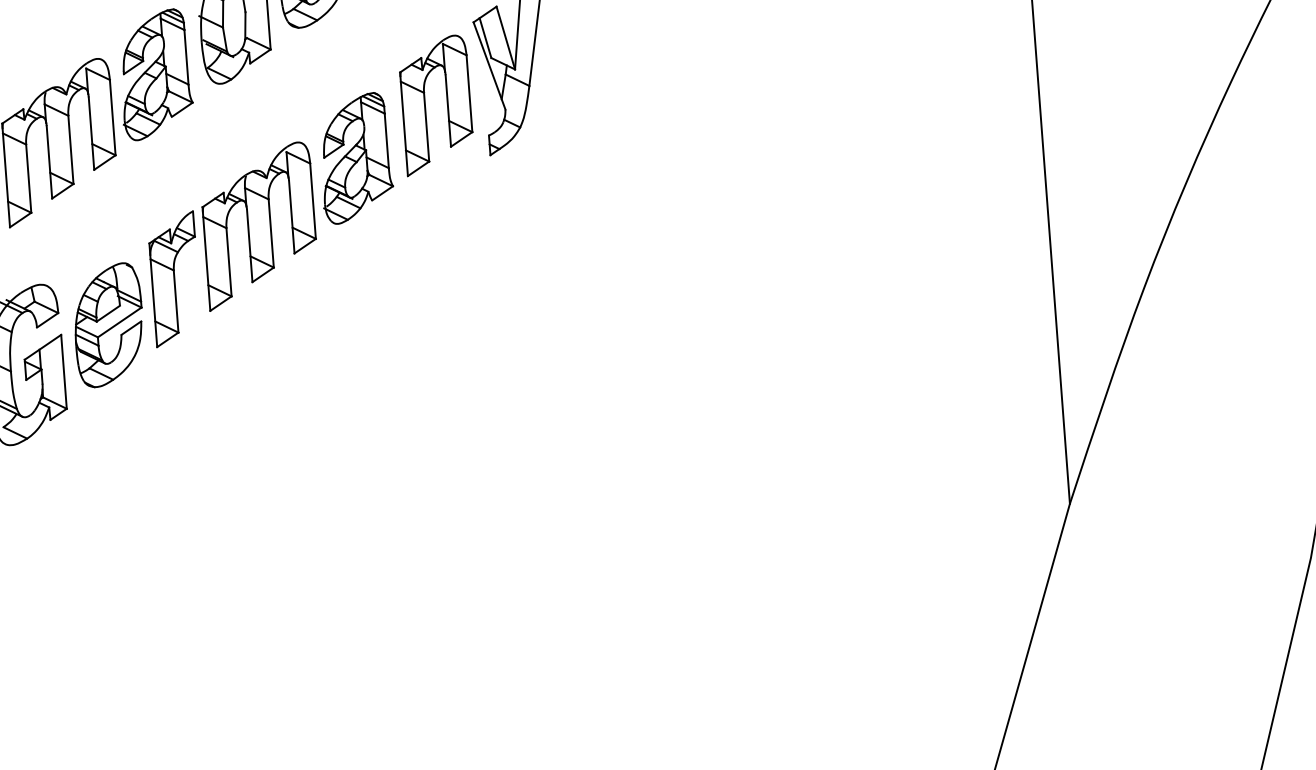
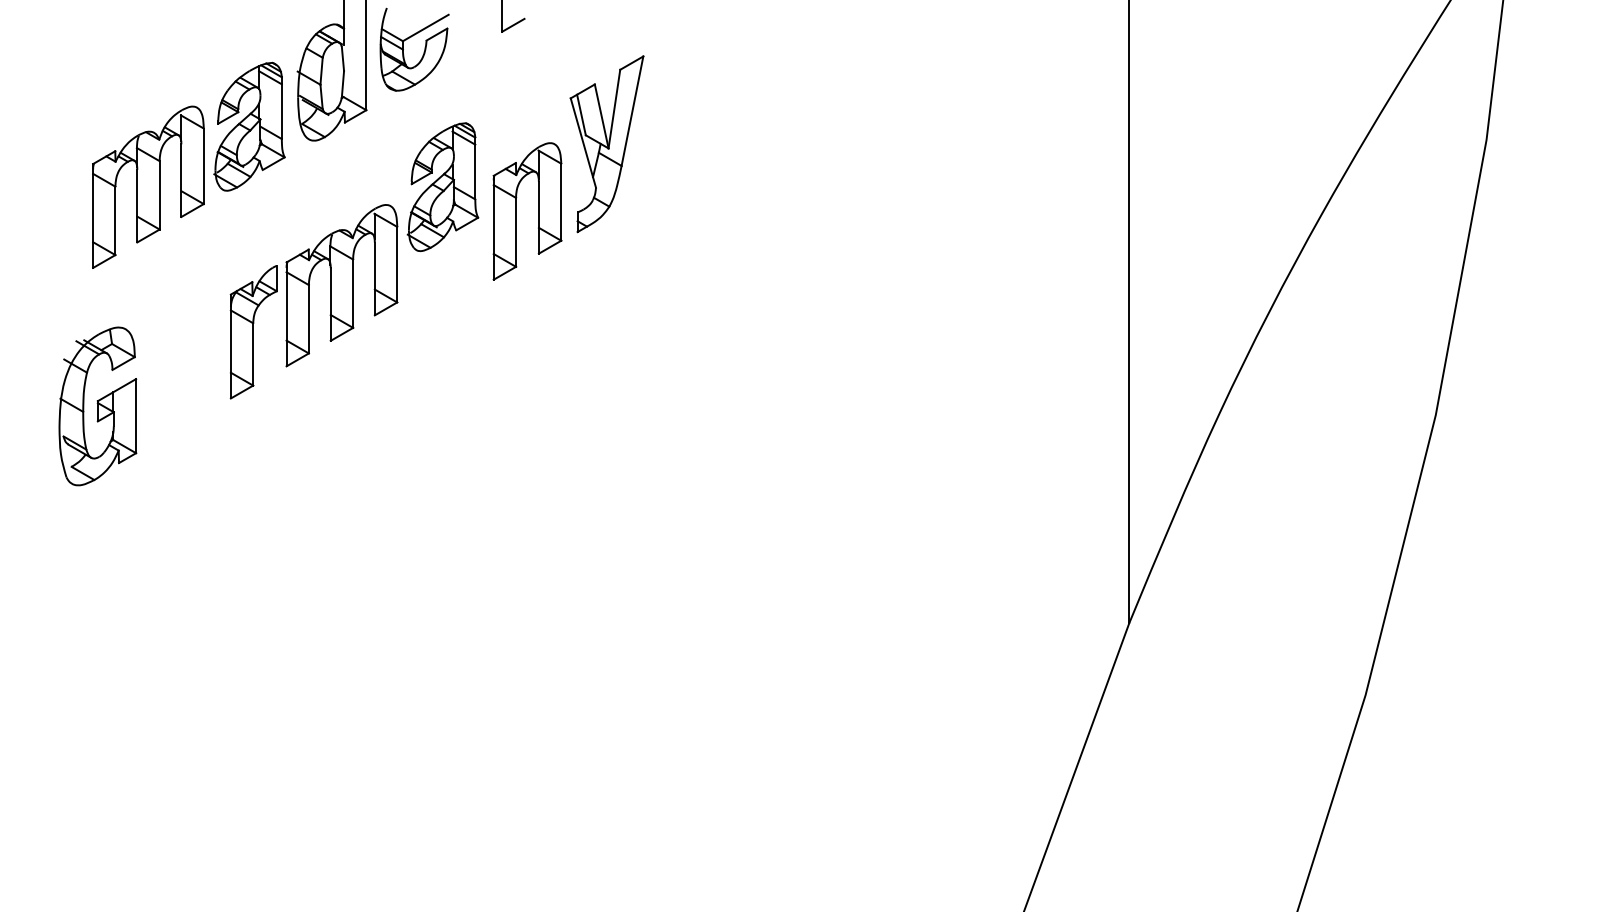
part: (425, 106) -> (516, 211), moved
part: (355, 158) -> (442, 187), moved
part: (108, 324) -> (184, 372), removed

